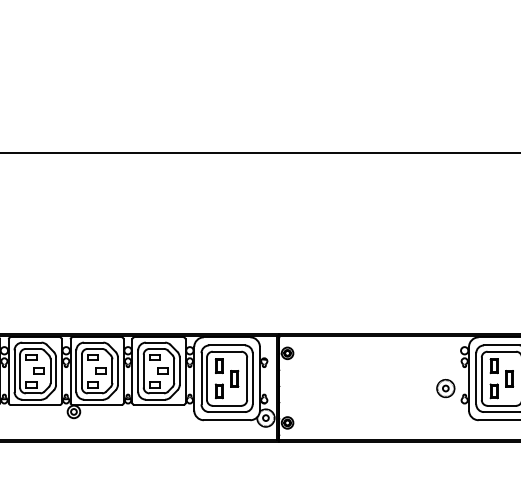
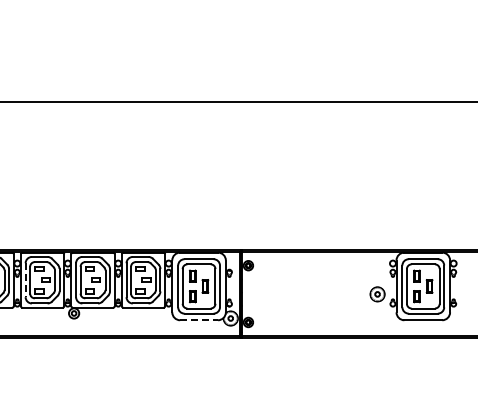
line: (14, 371) -> (25, 280), solid -> dashed
line: (227, 420) -> (199, 320), solid -> dashed

